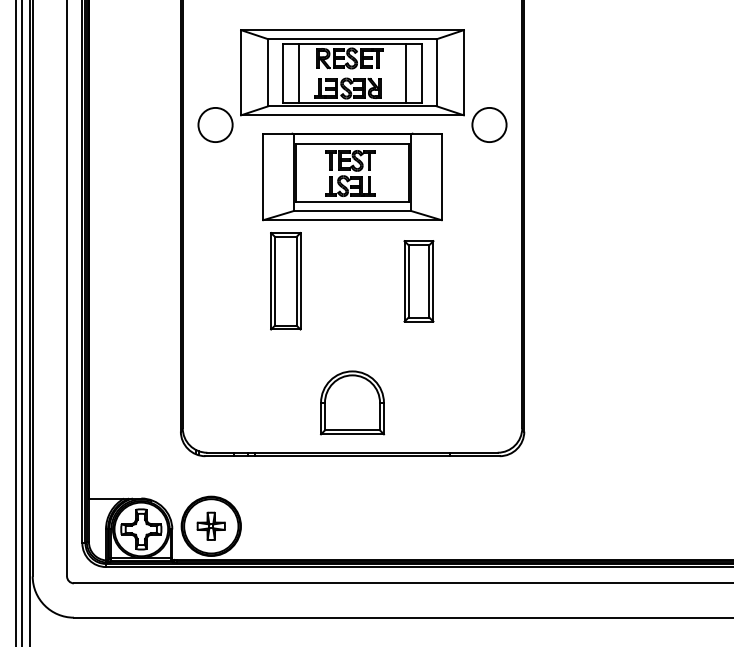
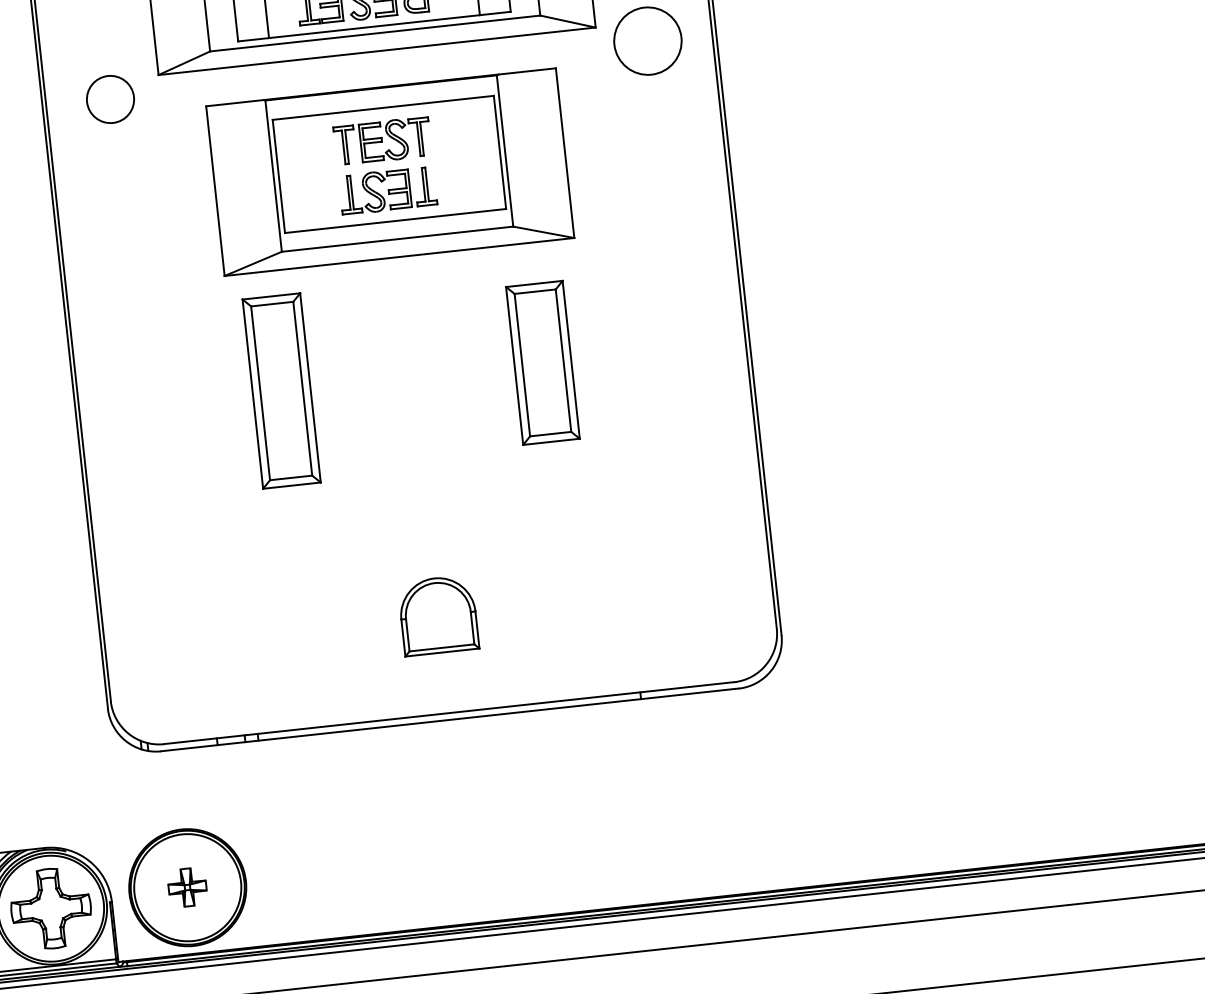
circle: (215, 124) -> (110, 98), size x0.7
part: (352, 402) -> (438, 614), size x0.6
part: (210, 525) -> (185, 886), size x0.7

